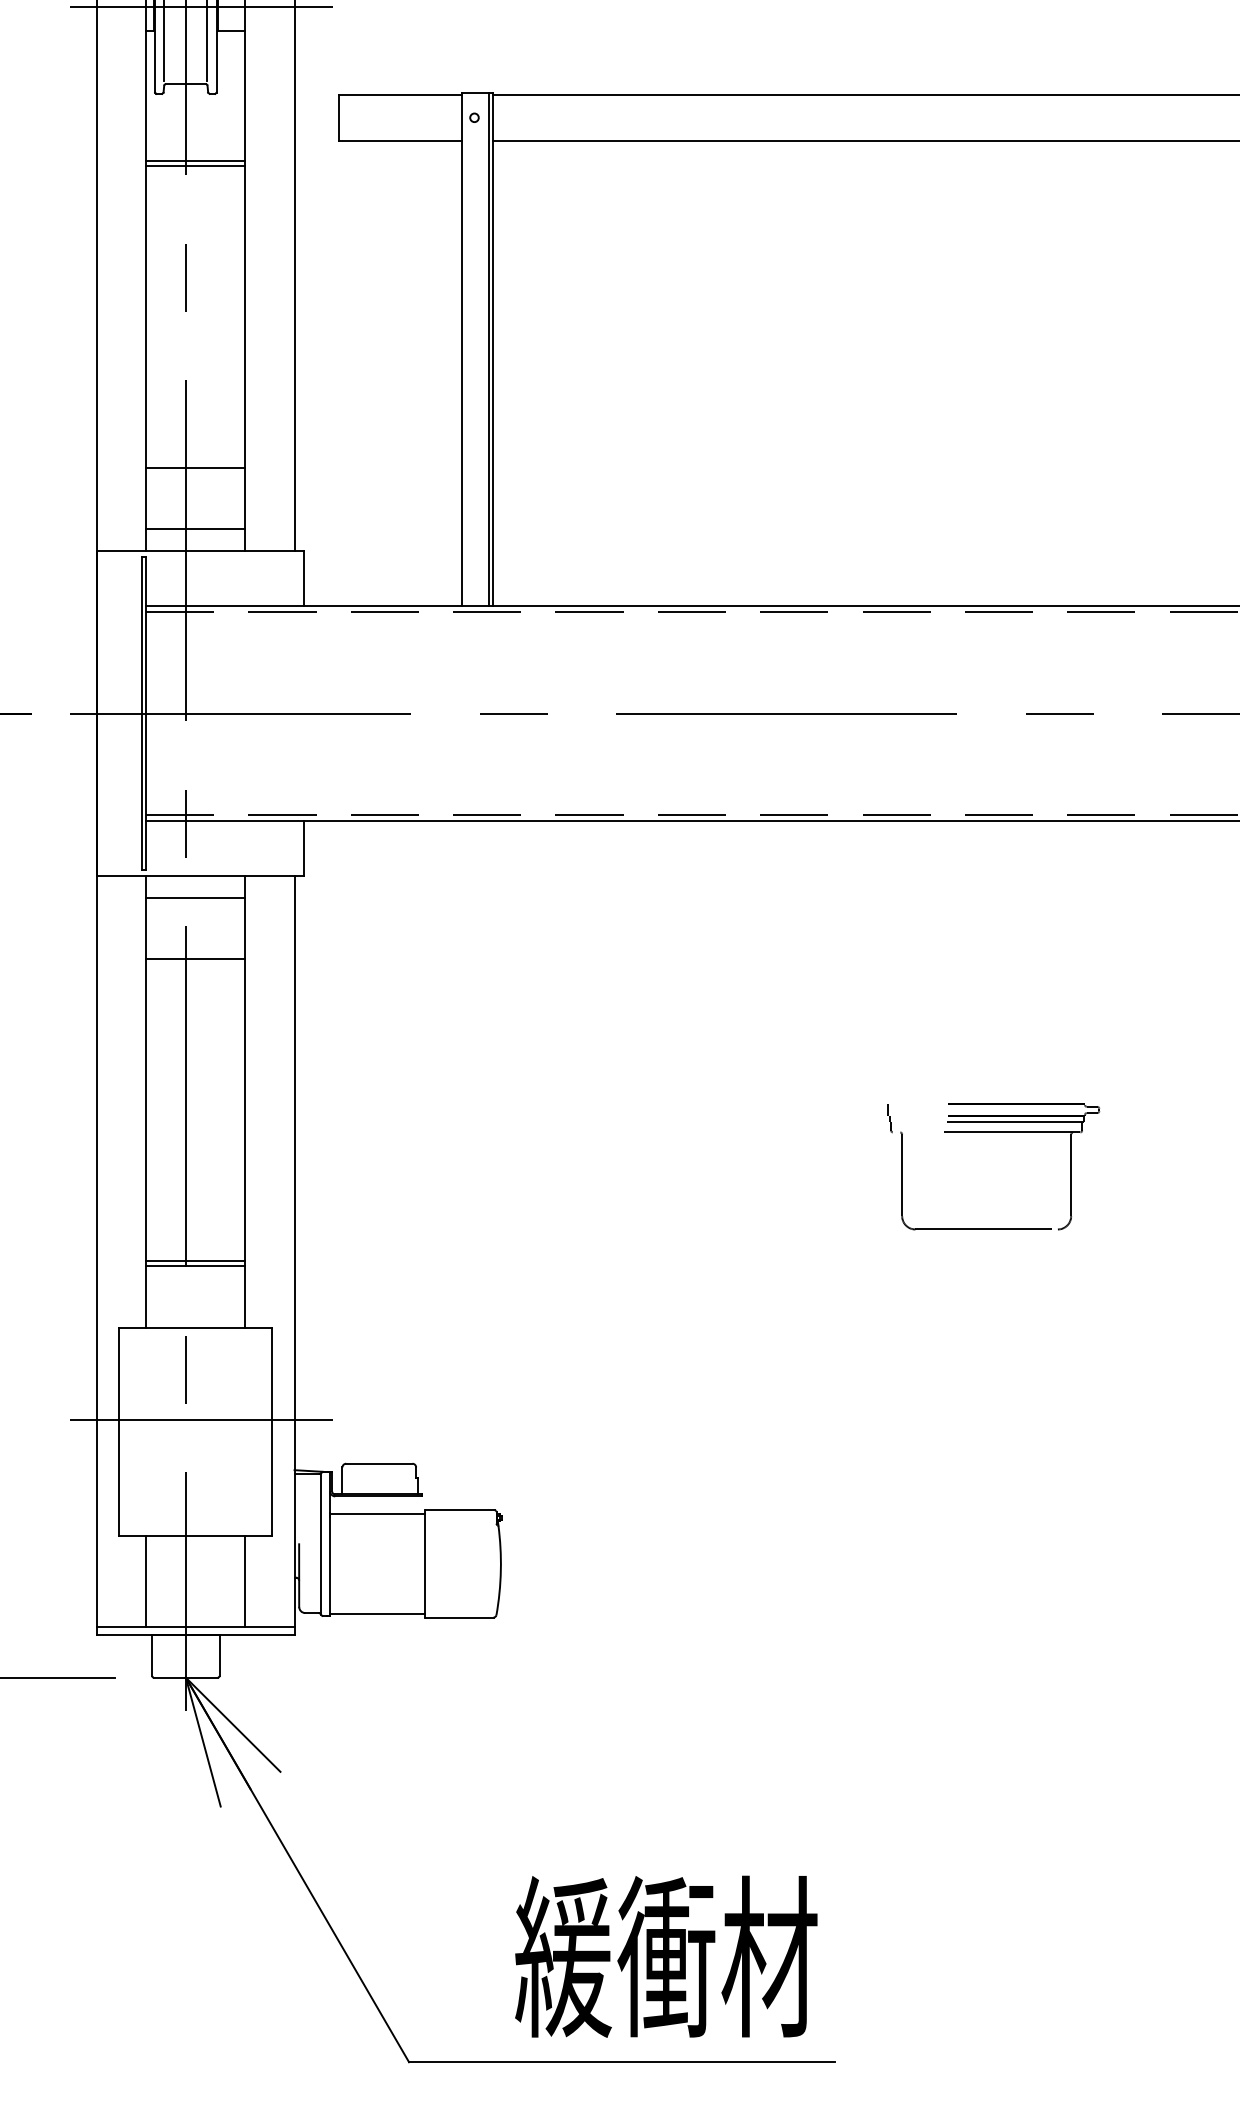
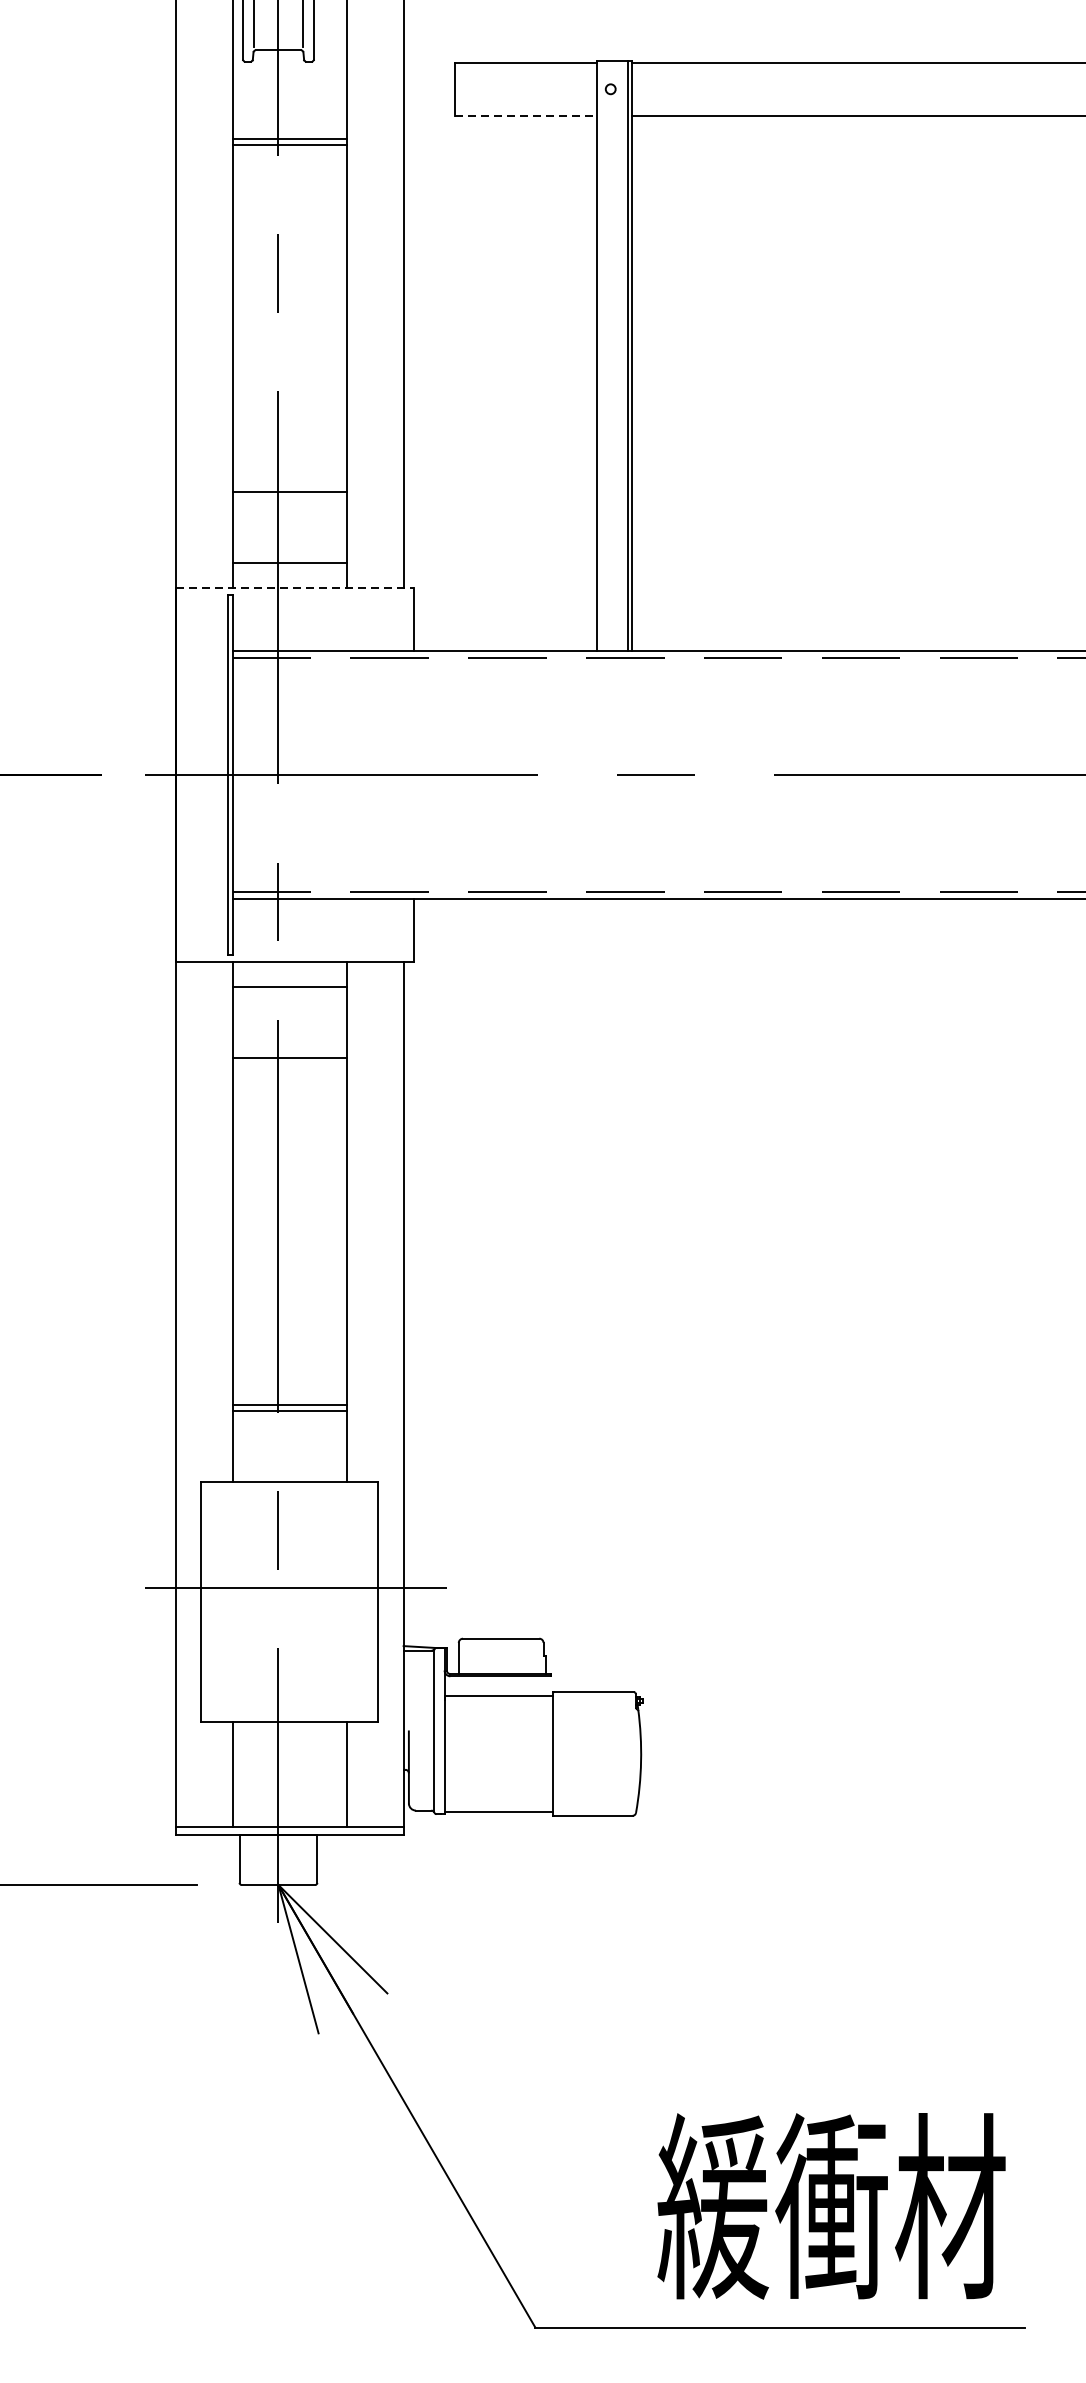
line: (401, 140) -> (526, 115), solid -> dashed
line: (200, 550) -> (295, 587), solid -> dashed

